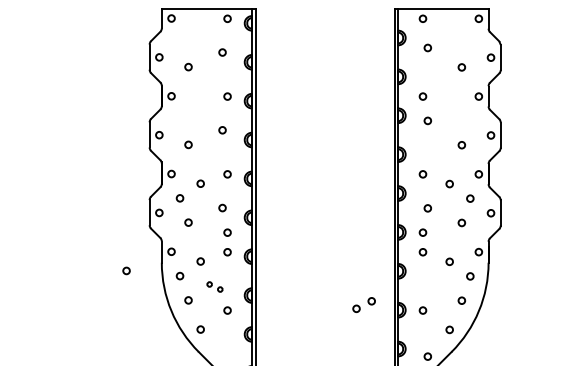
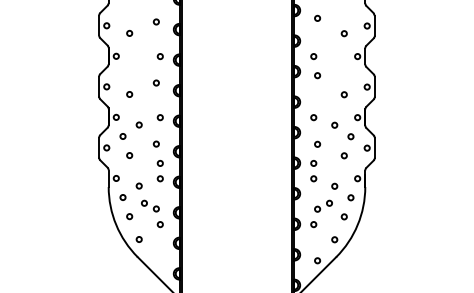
circle: (125, 270) -> (80, 193), removed
part: (215, 286) -> (150, 205), size x1.43
part: (364, 304) -> (323, 205), moved

